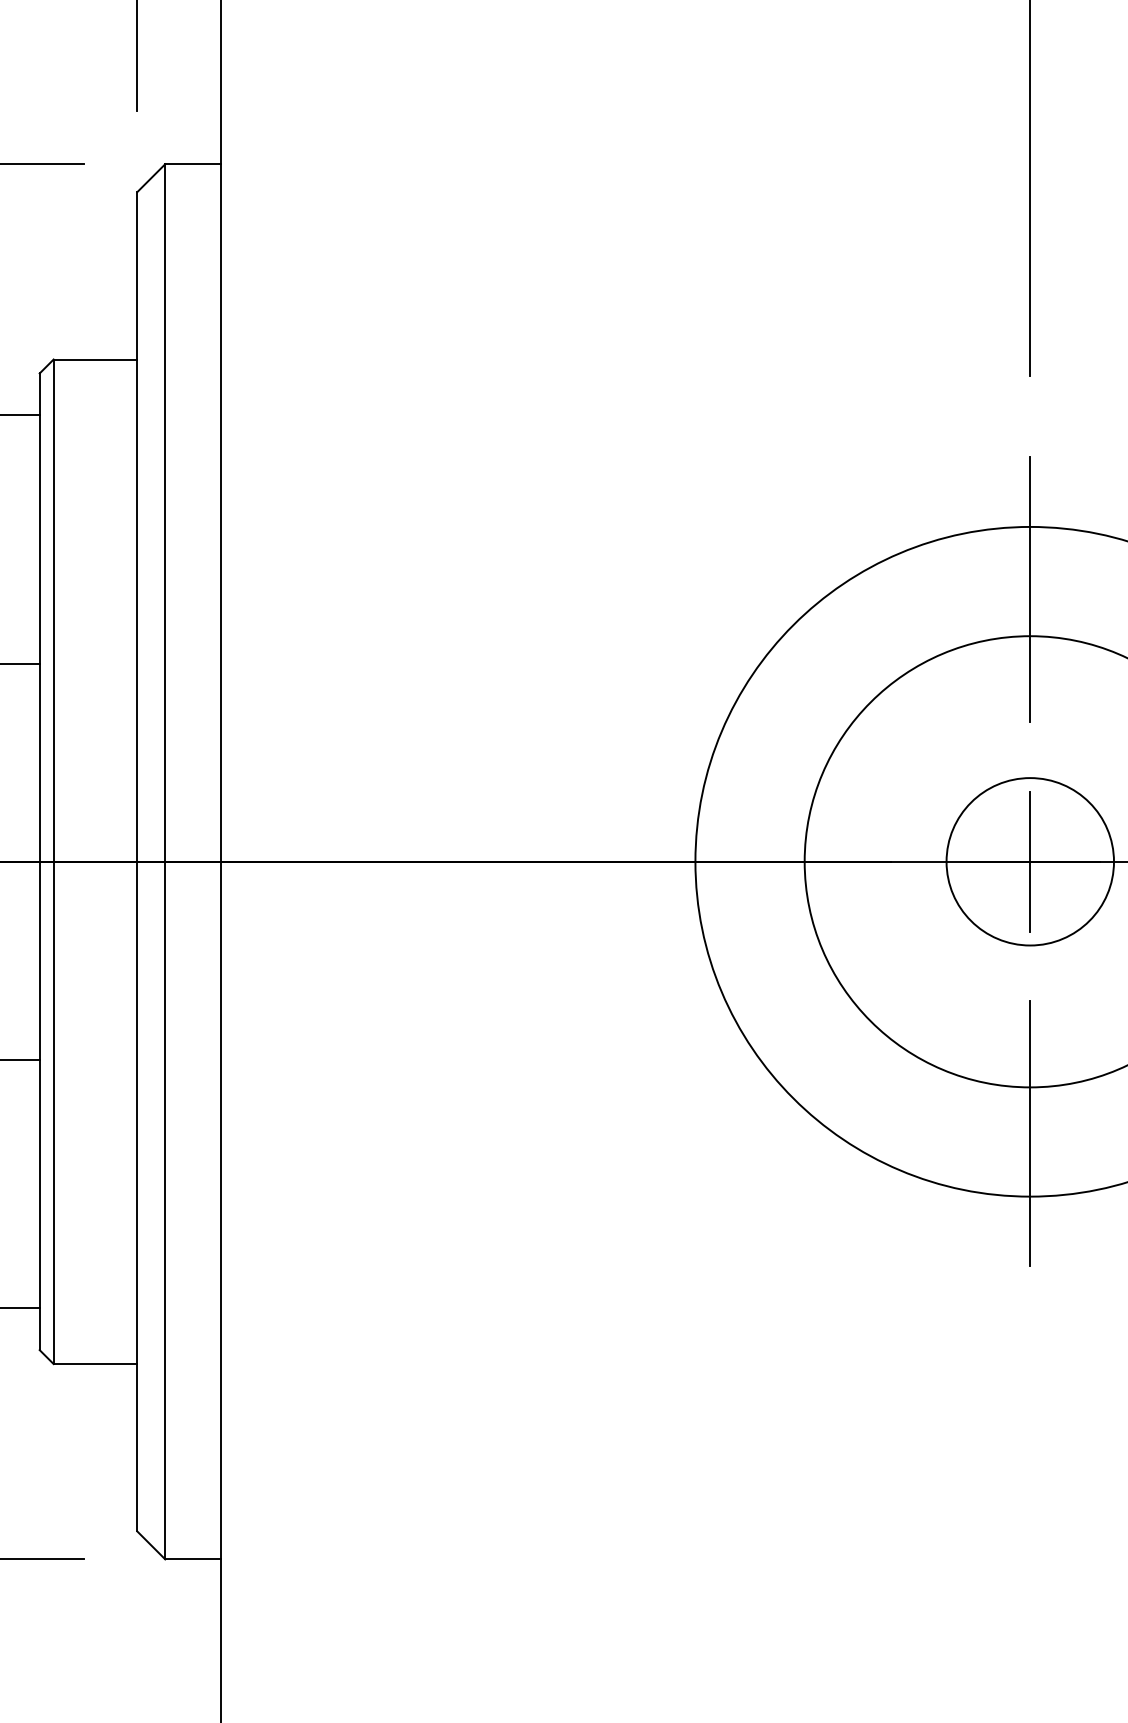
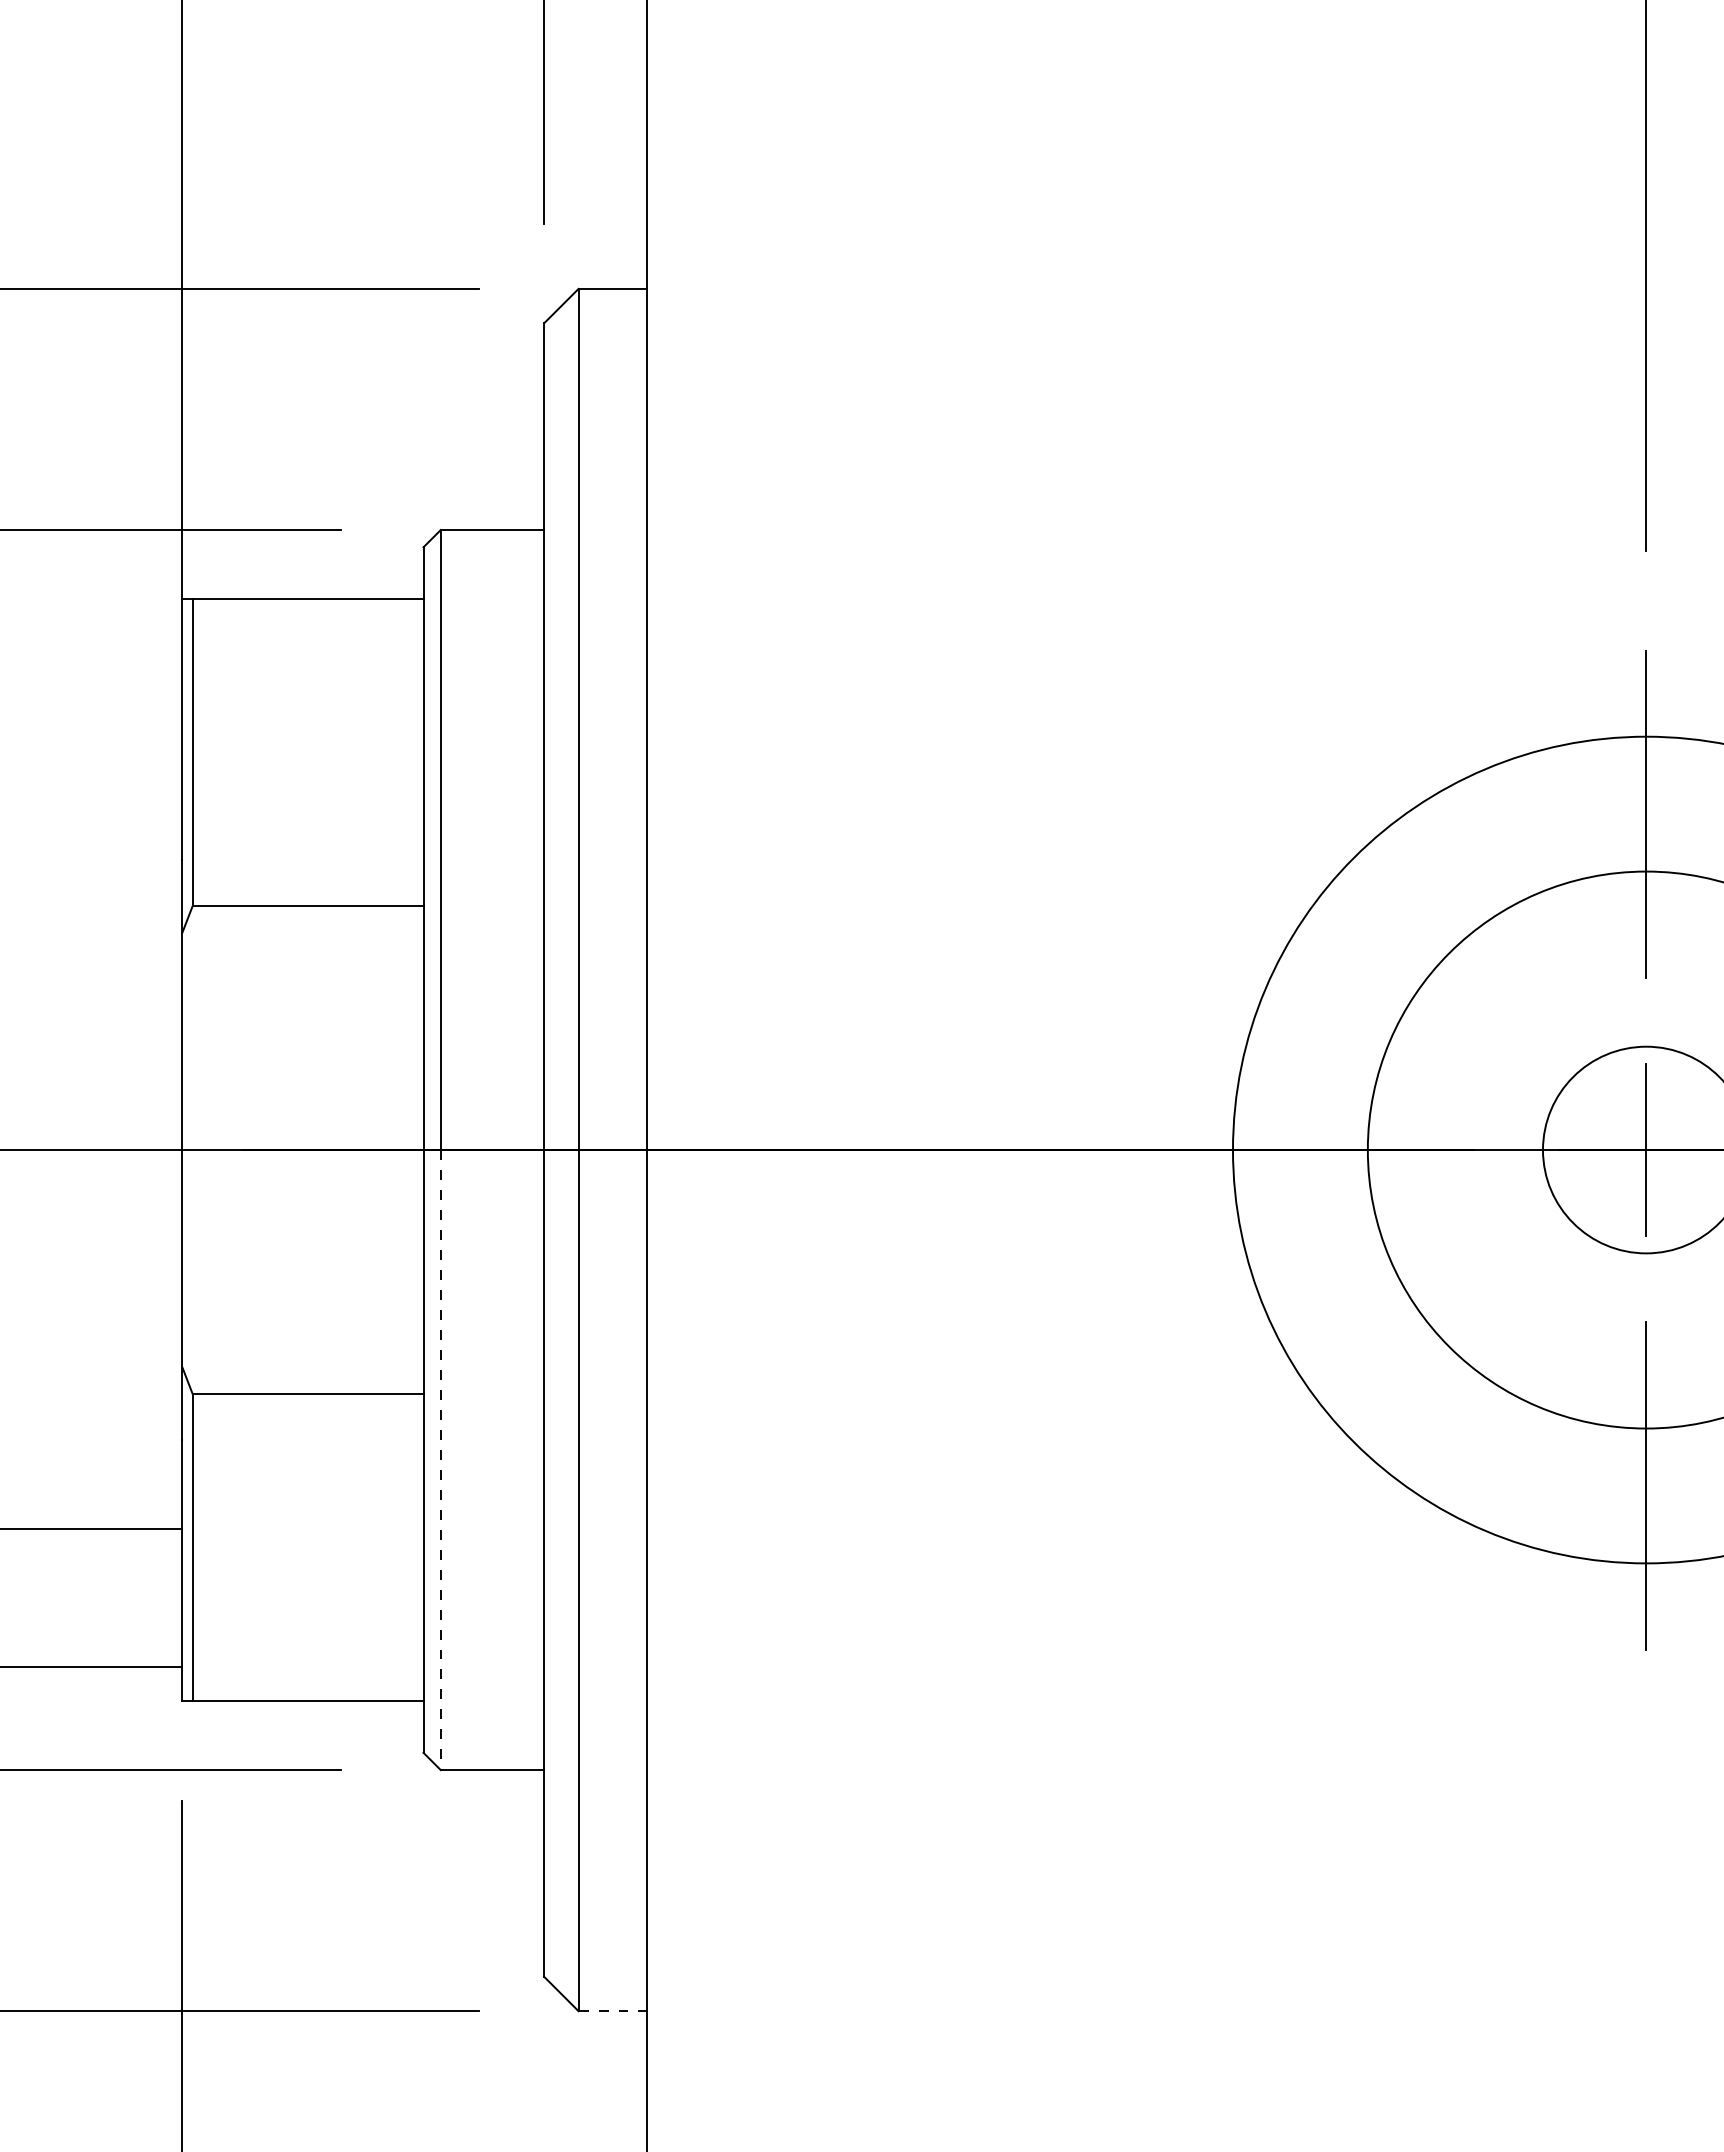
line: (53, 1113) -> (440, 1460), solid -> dashed
line: (193, 1559) -> (613, 2011), solid -> dashed

